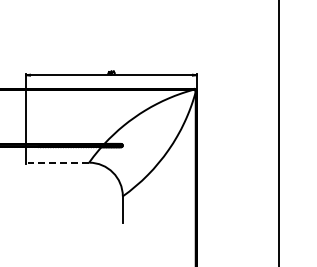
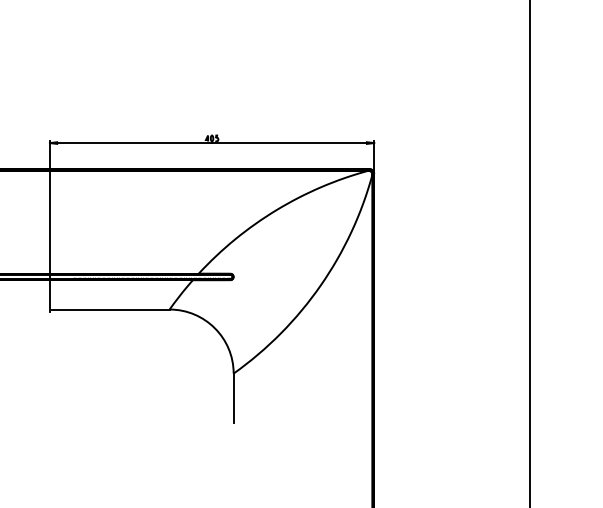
line: (58, 162) -> (111, 309), dashed -> solid

